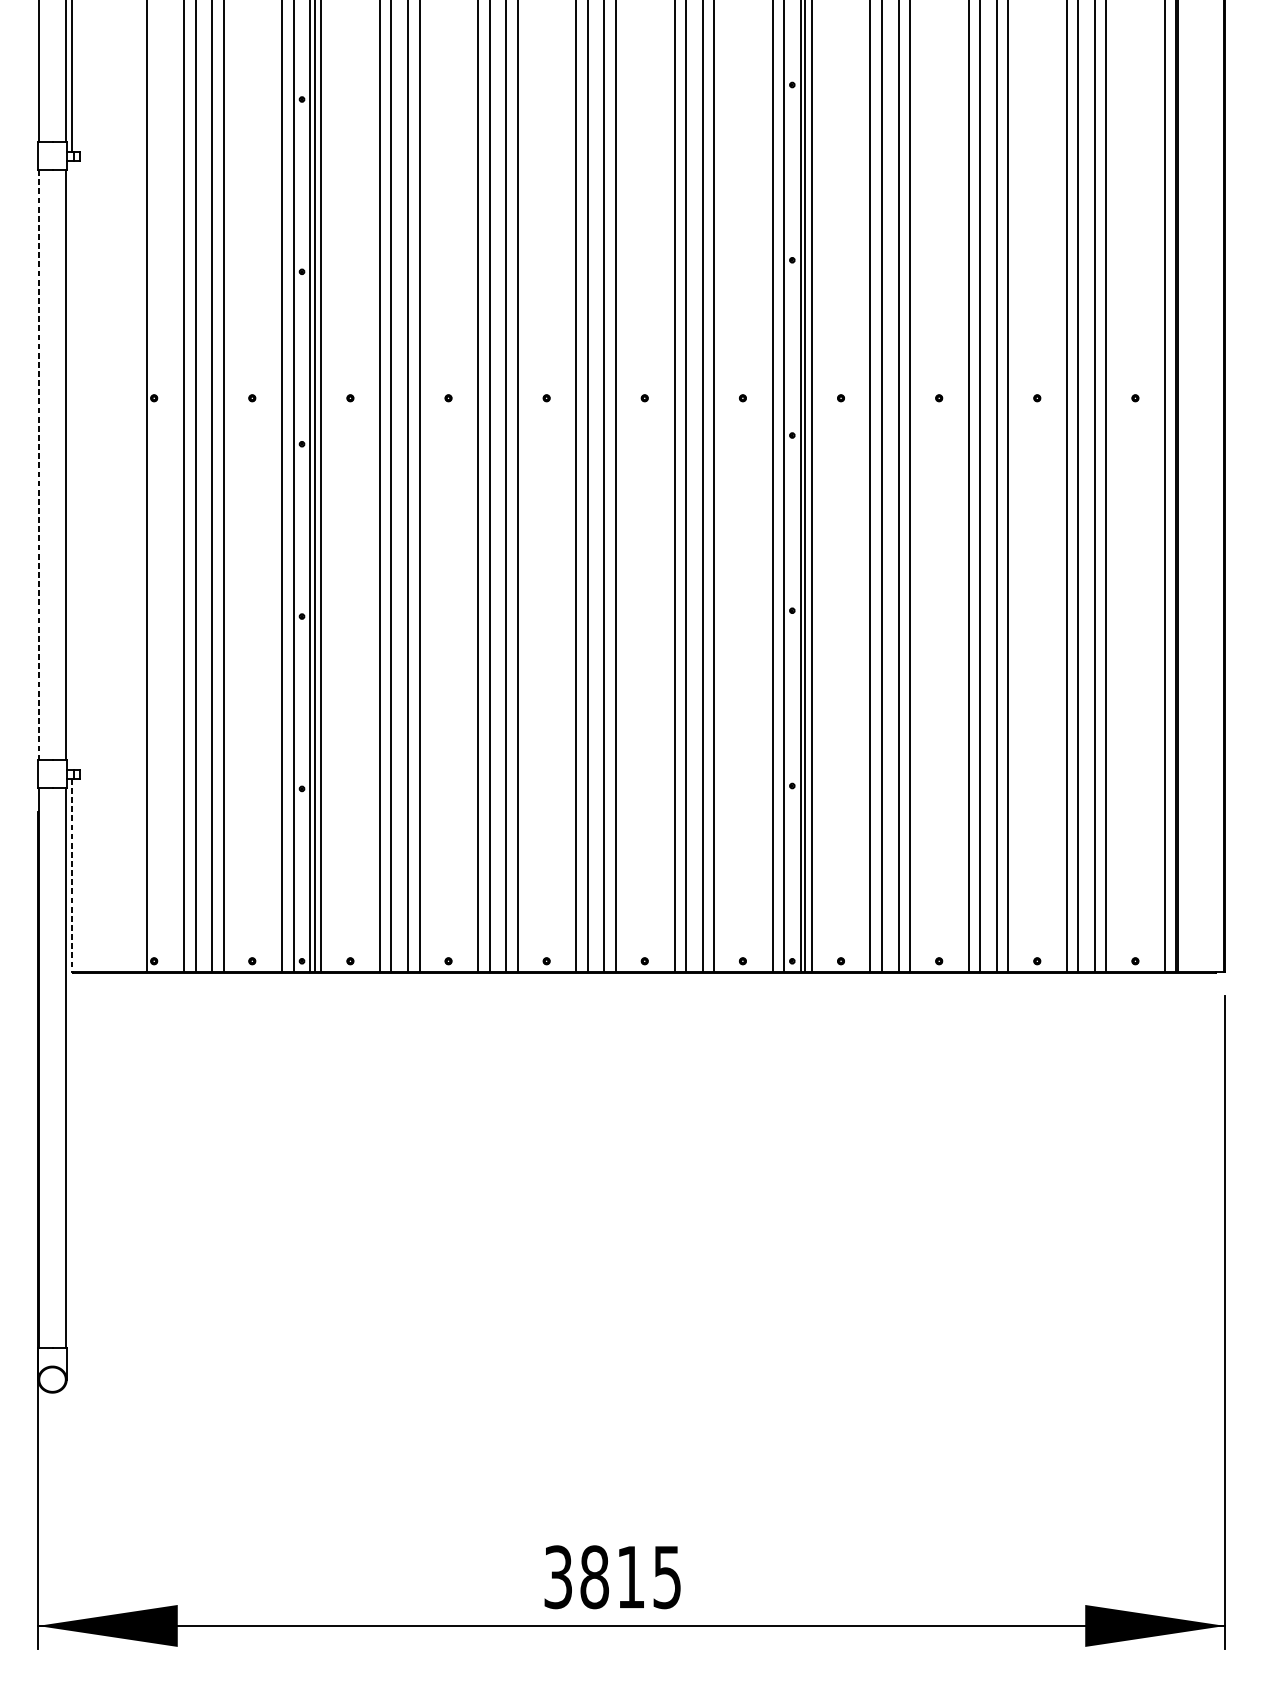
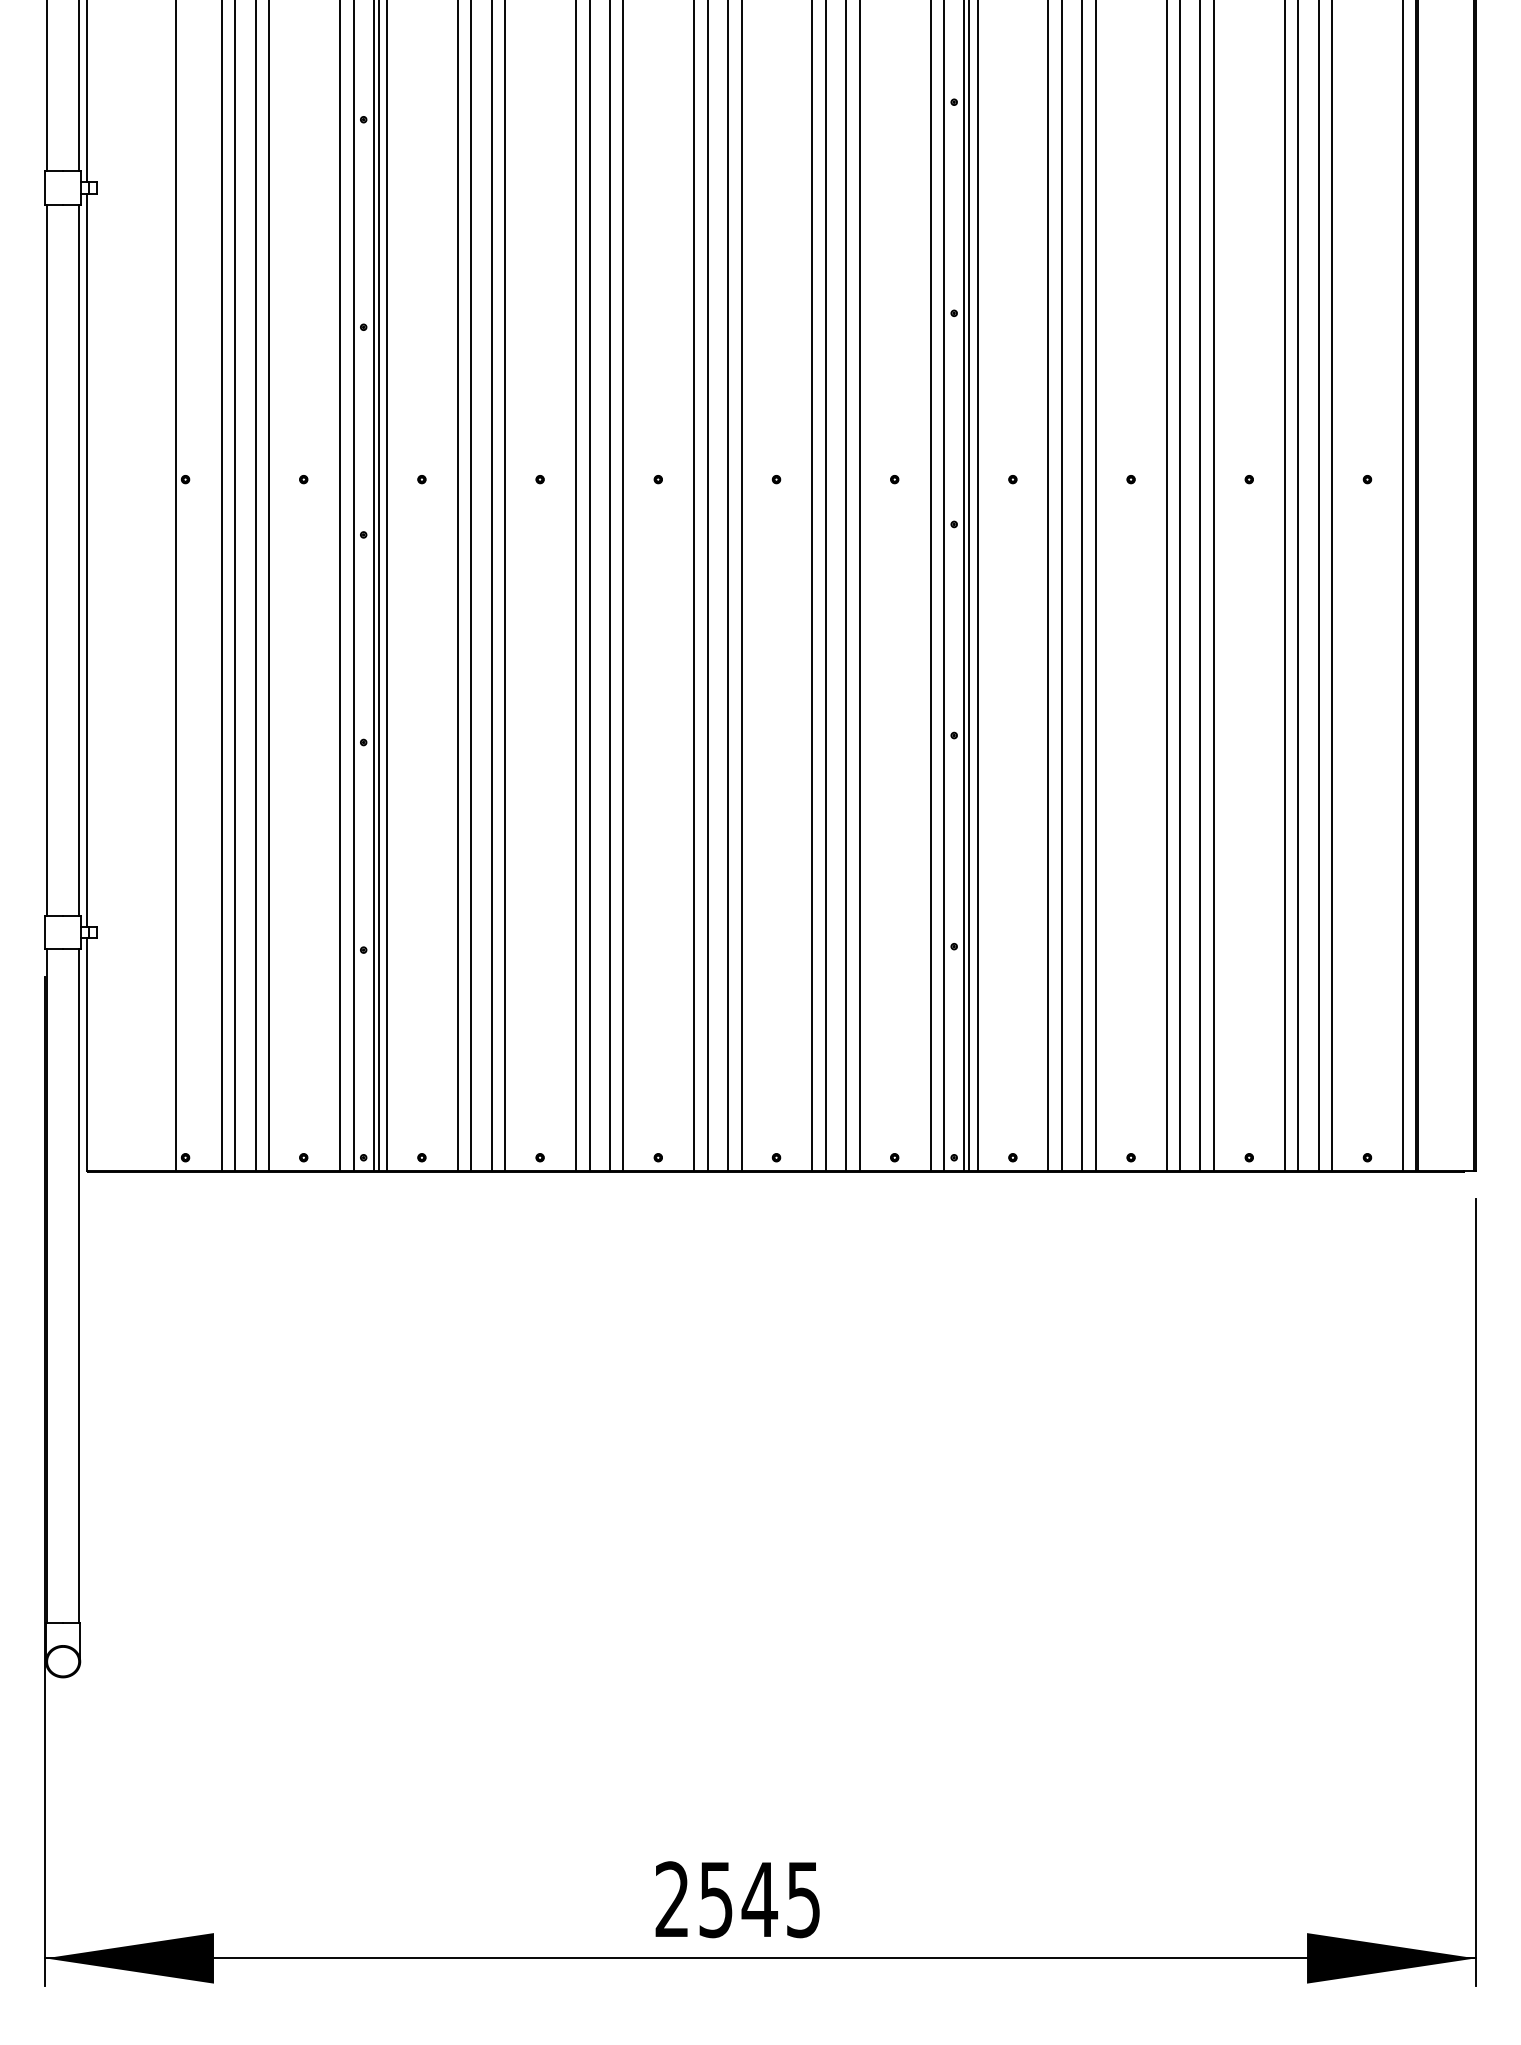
line: (71, 464) -> (86, 559), added
line: (39, 465) -> (47, 560), dashed -> solid
line: (71, 875) -> (86, 1054), dashed -> solid
text: (594, 1577) -> (716, 1899), 3815 -> 2545

